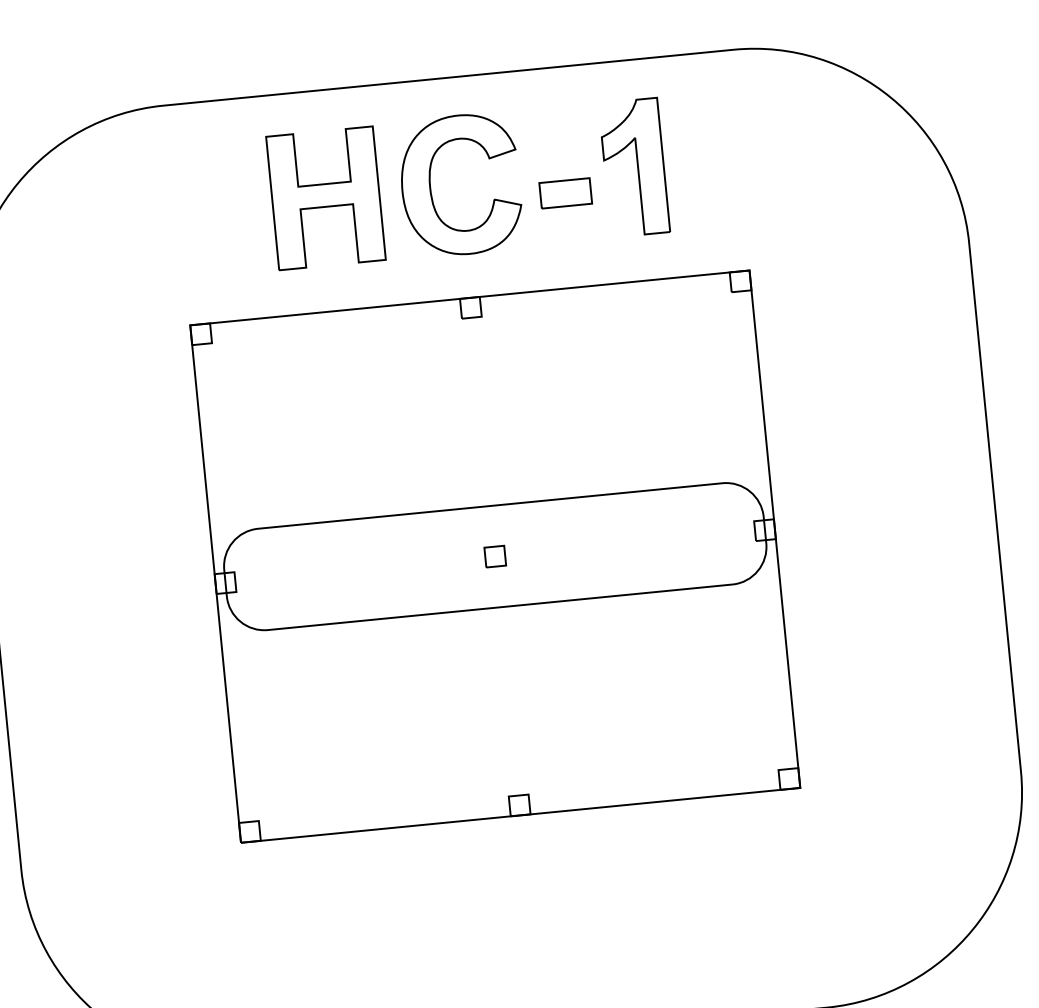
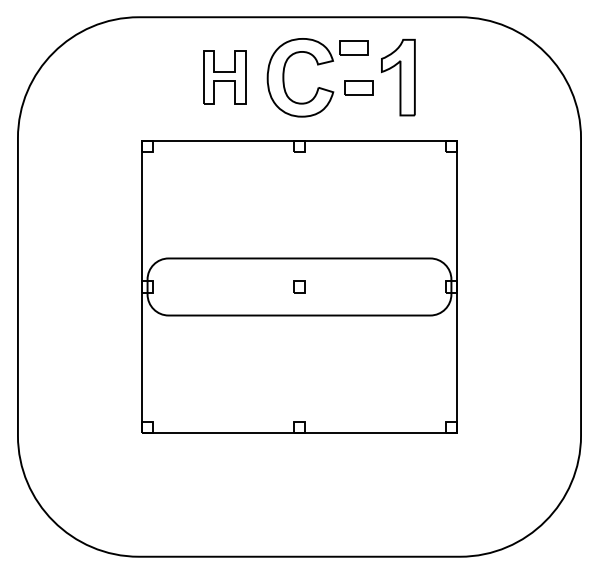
part: (549, 122) -> (353, 47), added
part: (325, 197) -> (224, 77), size x0.7

